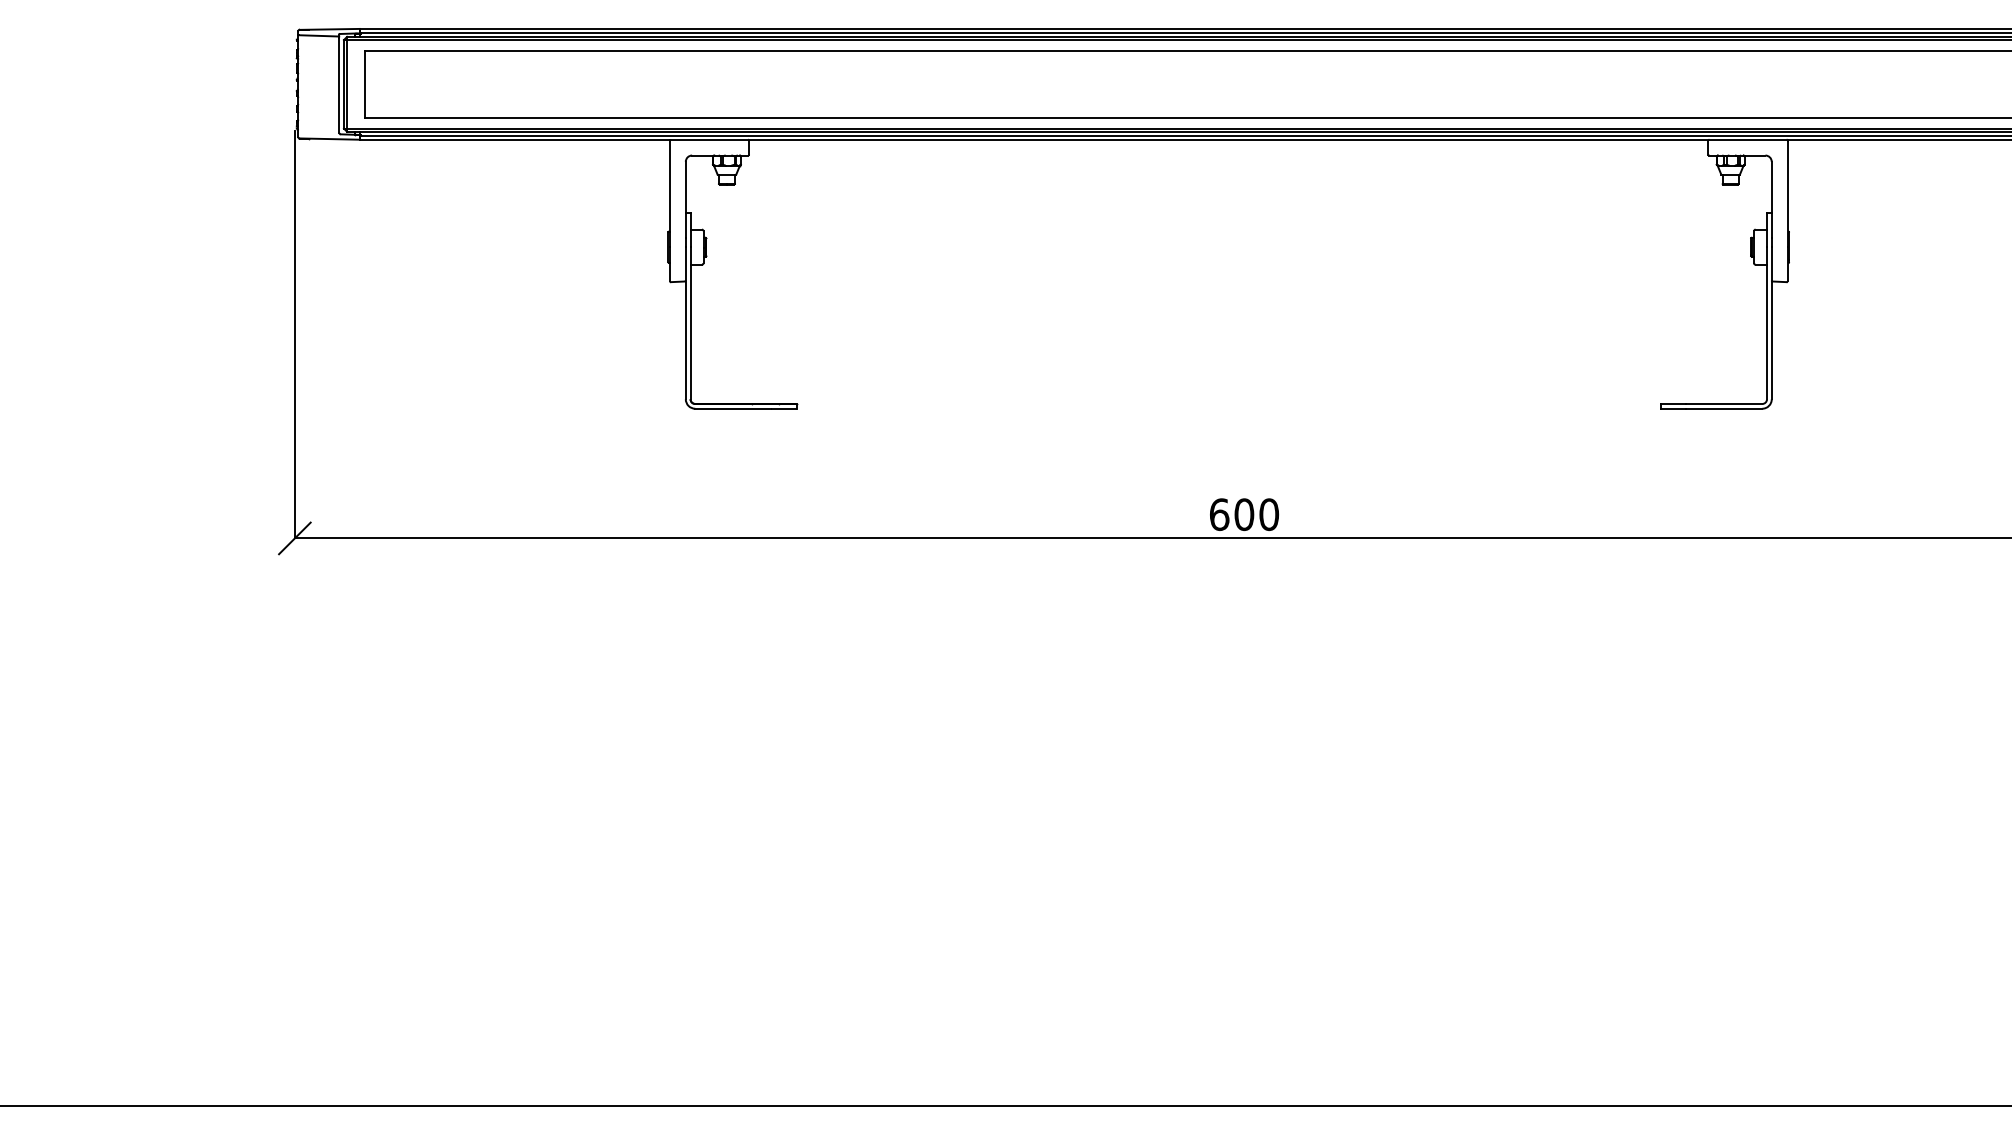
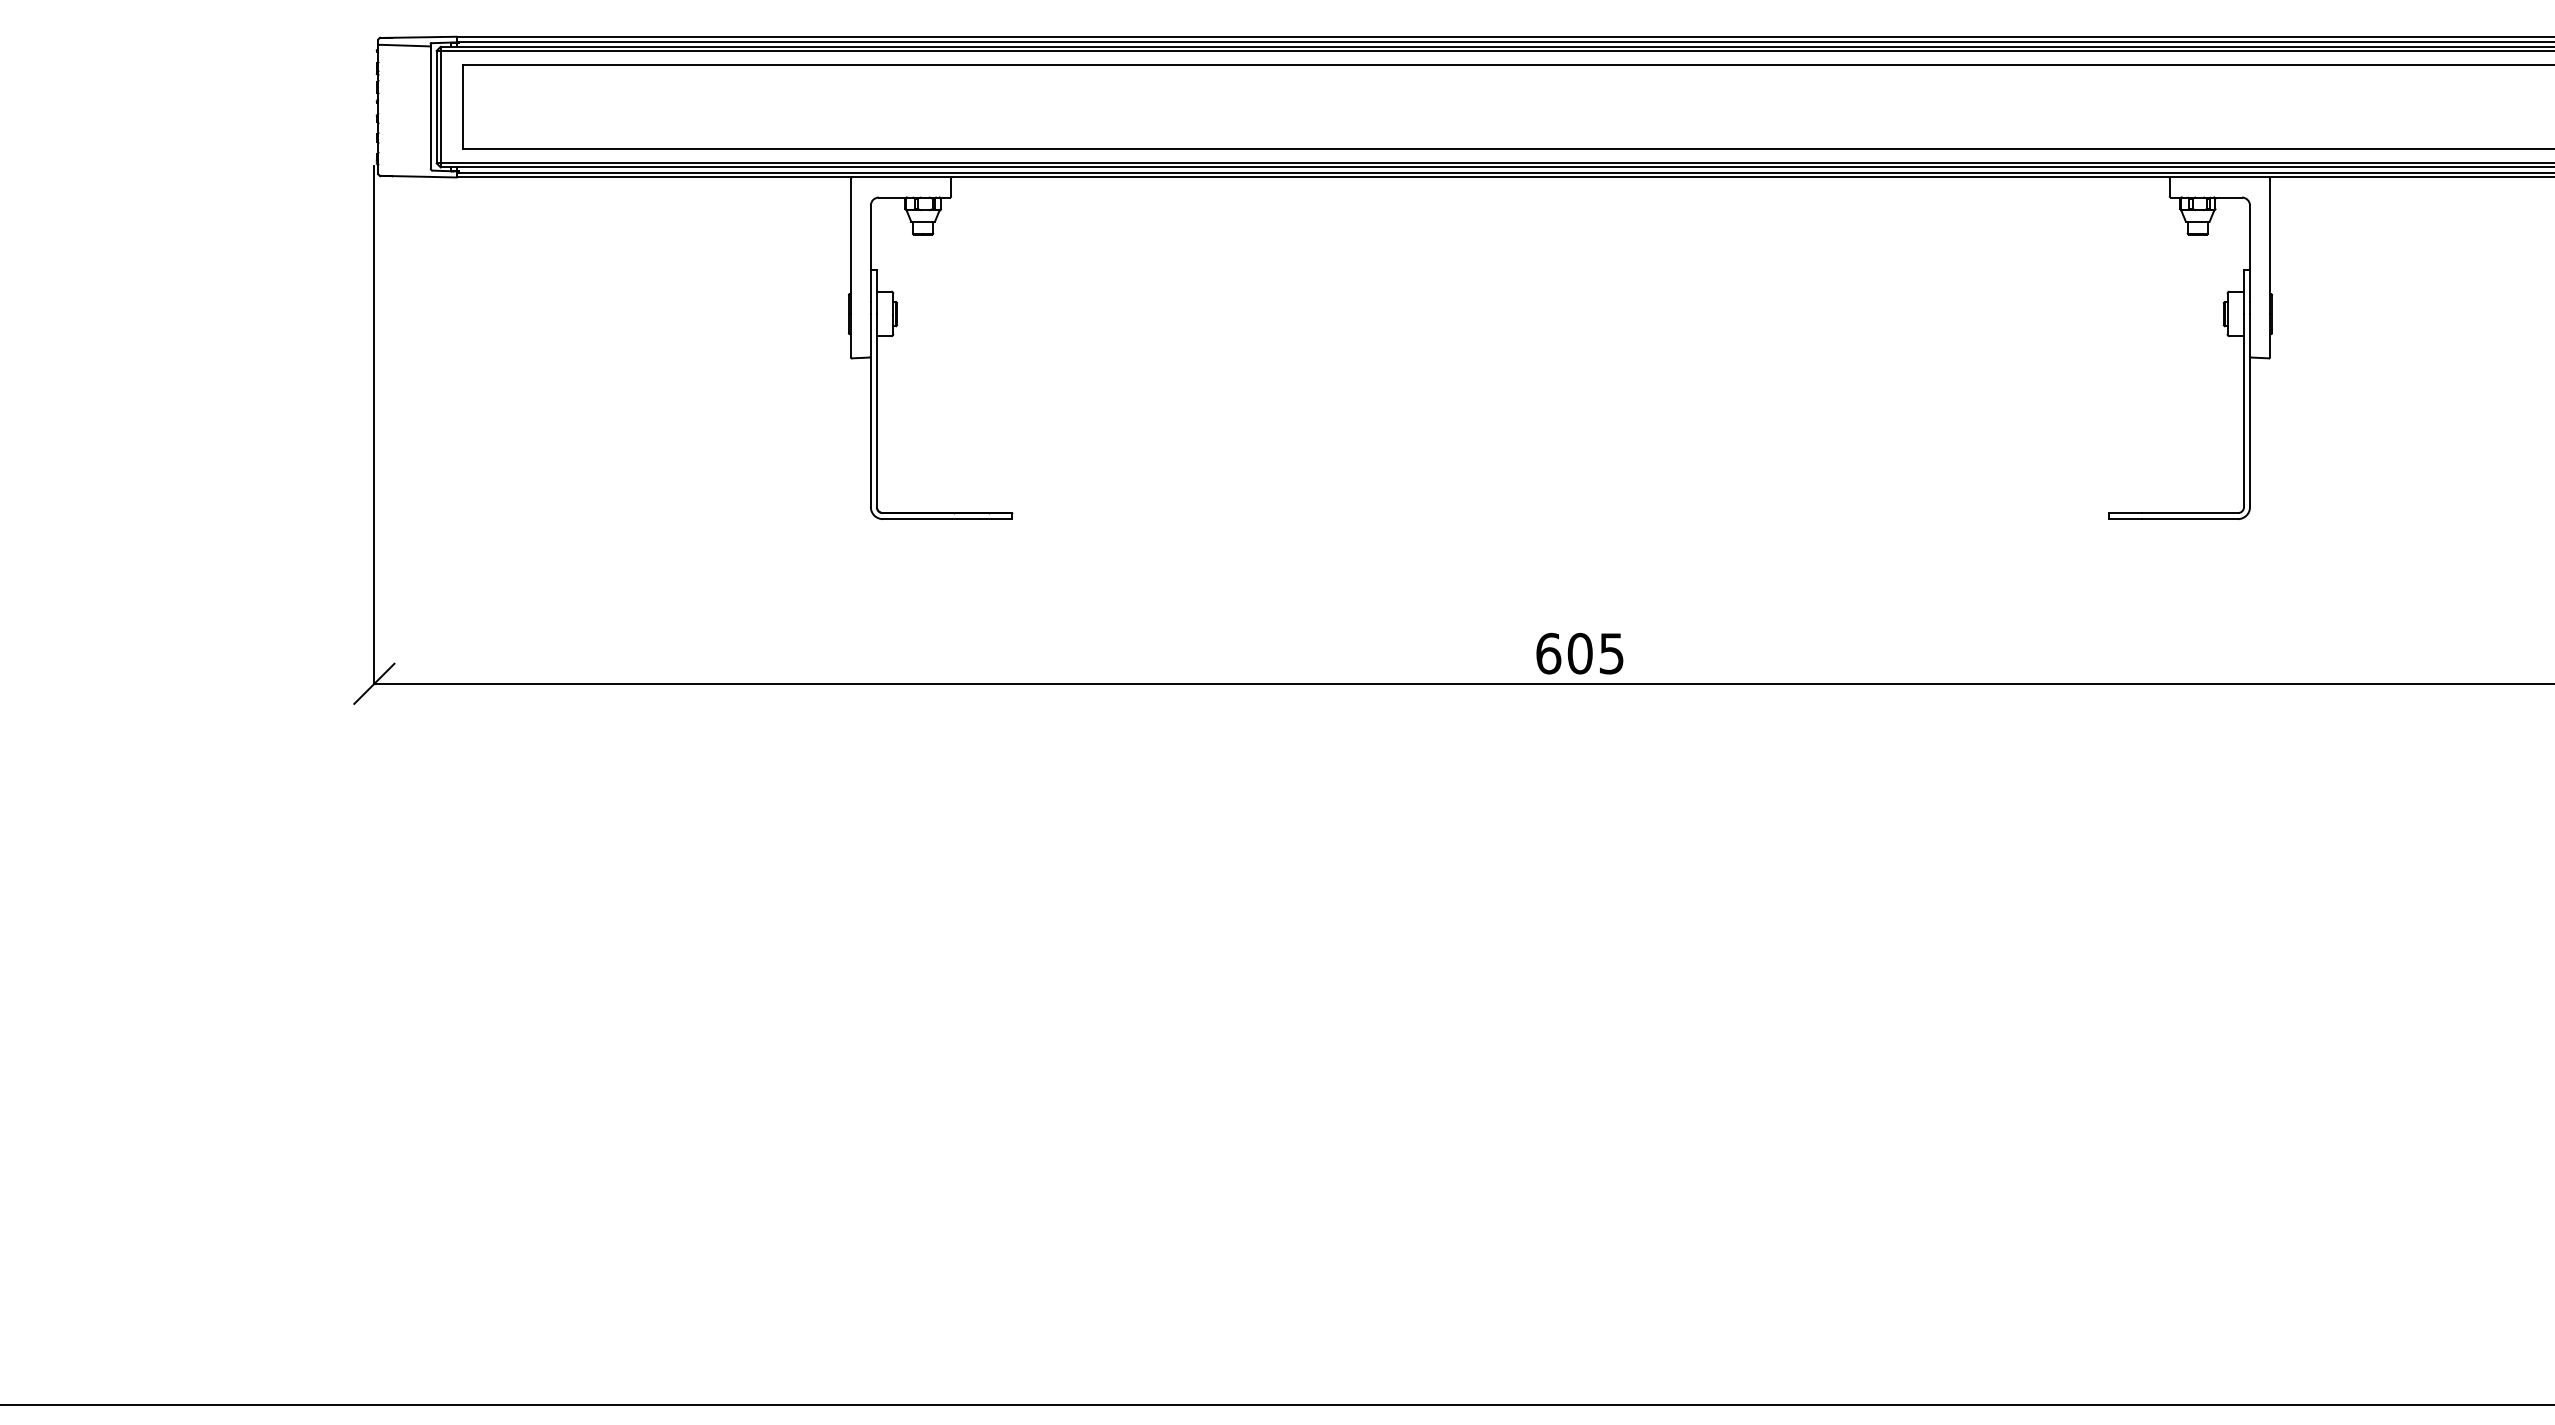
text: (1268, 514) -> (1611, 653), 600 -> 605

